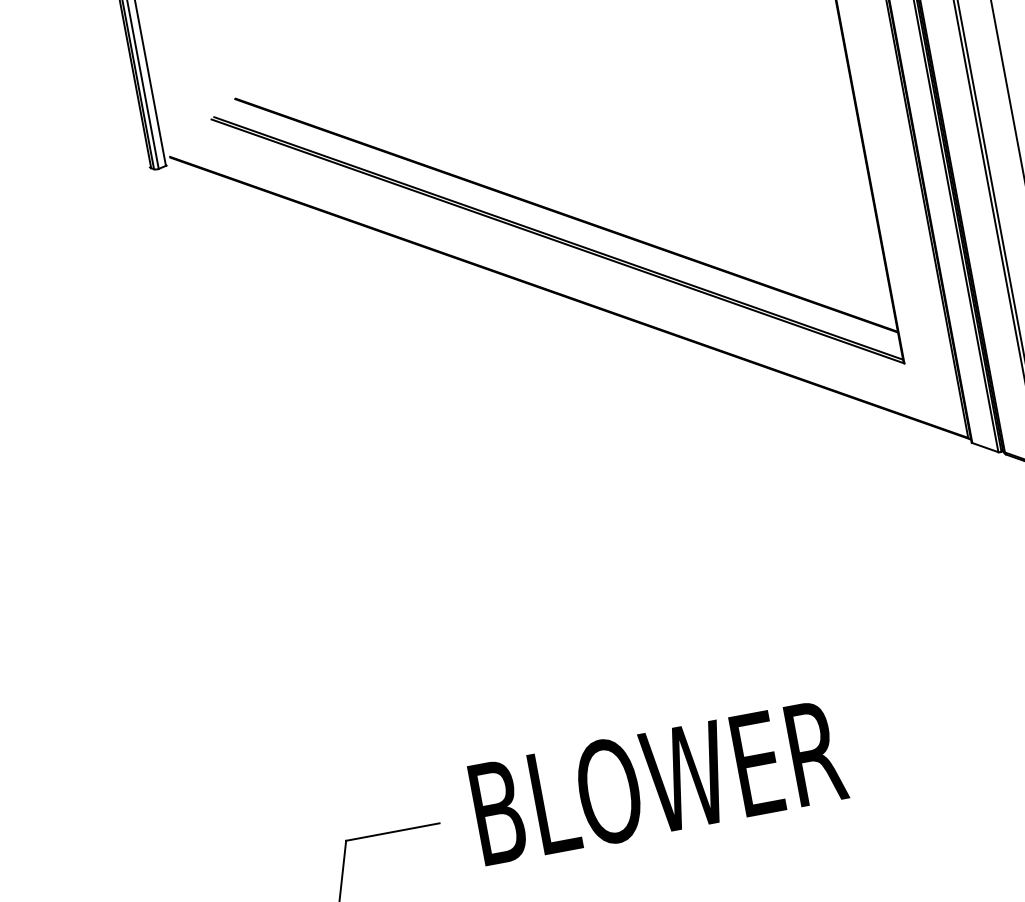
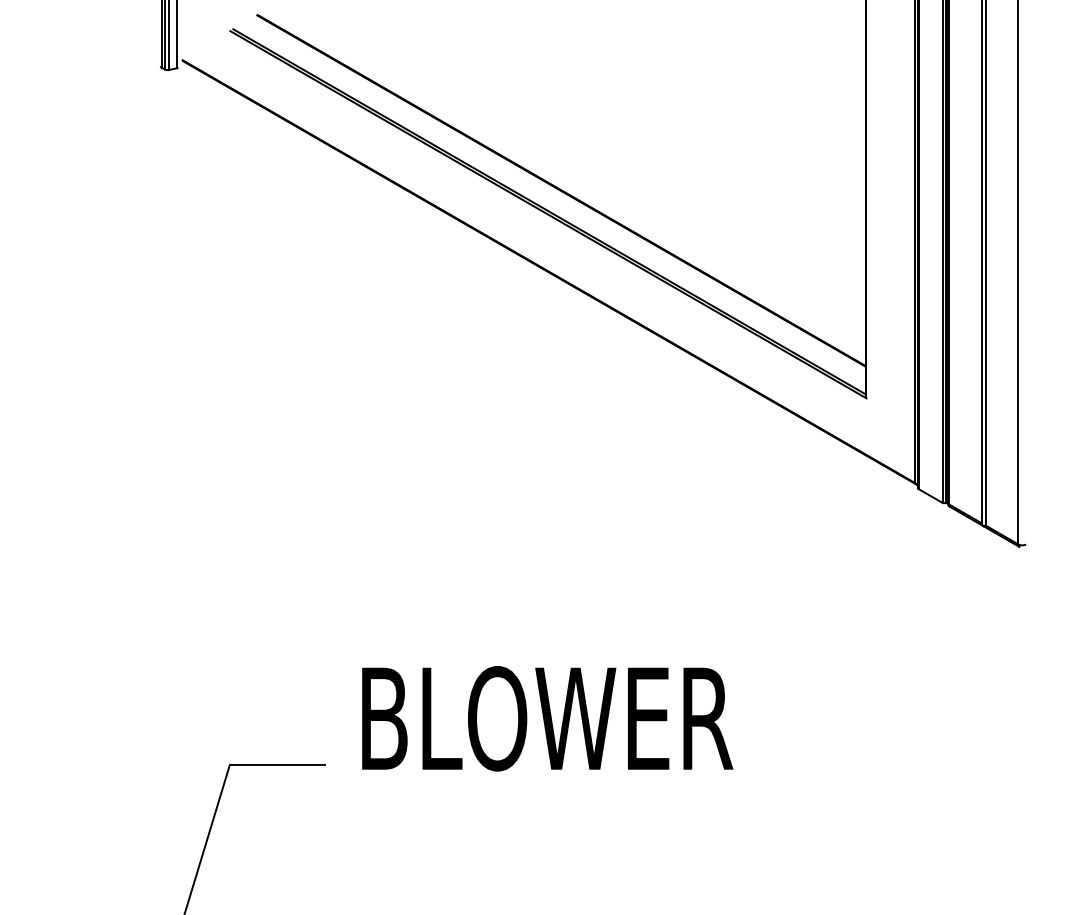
text: (658, 782) -> (547, 718), moved

